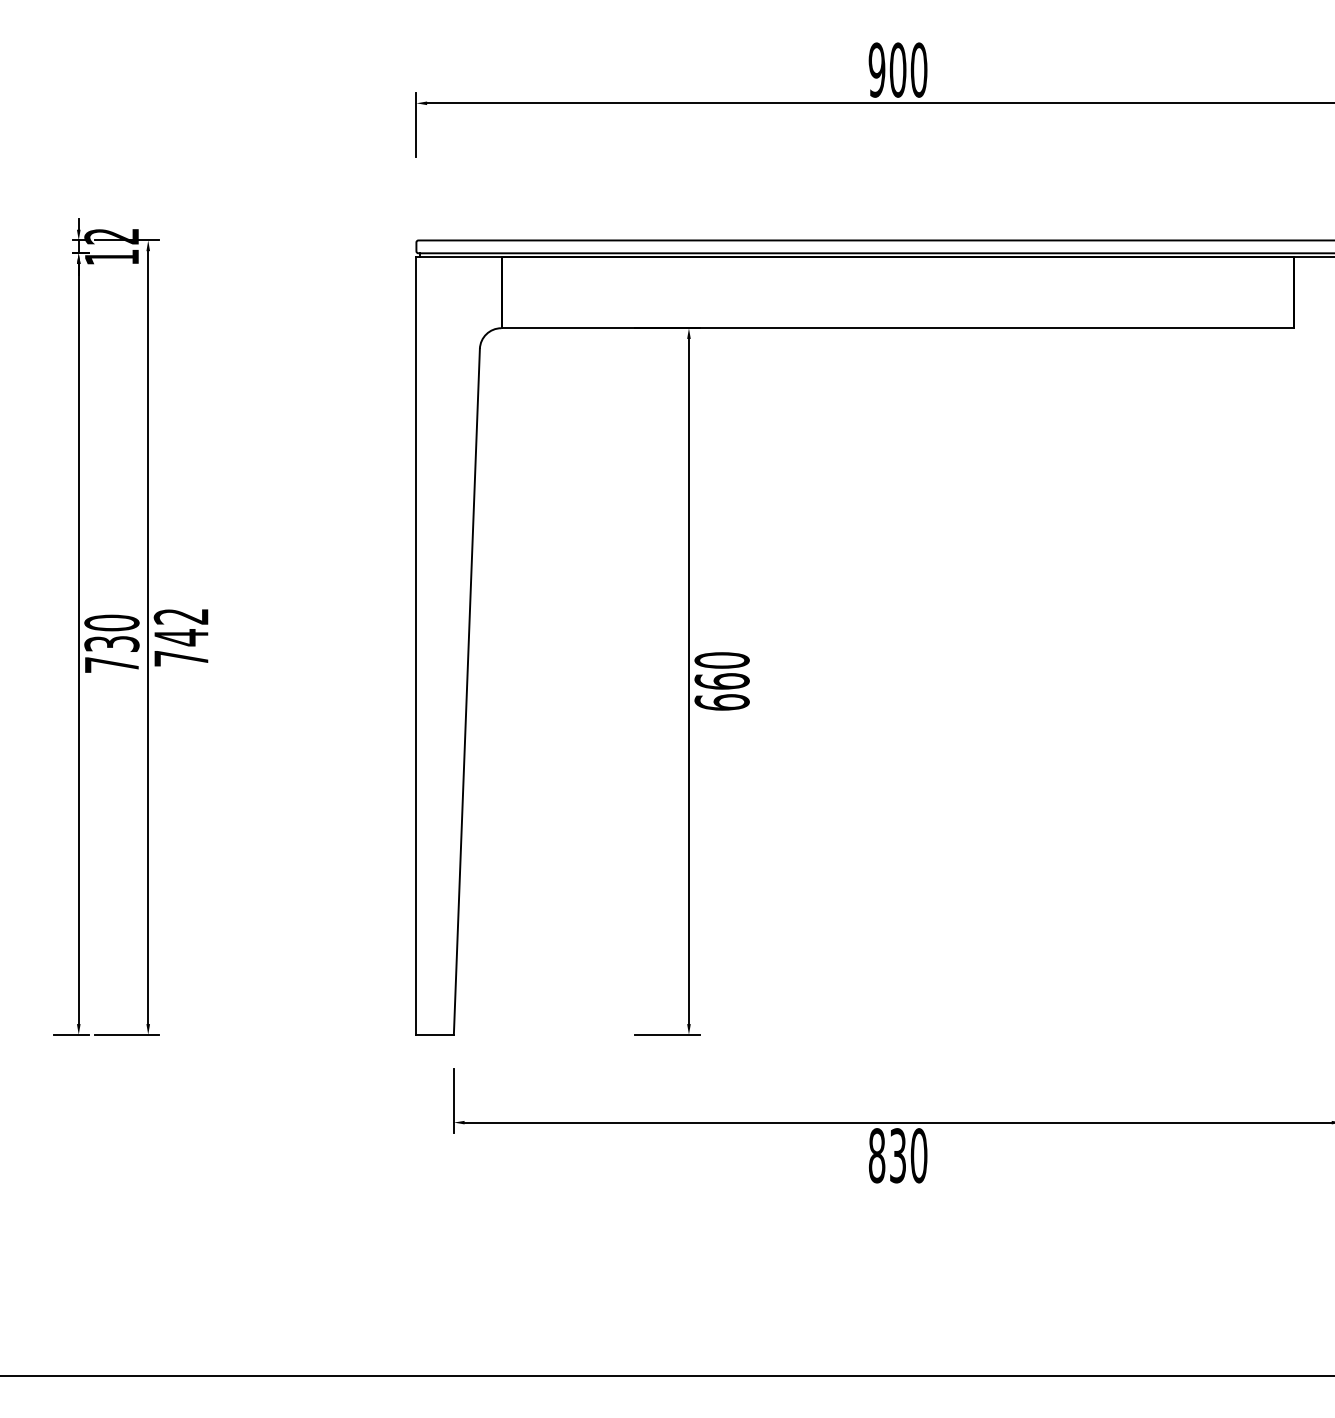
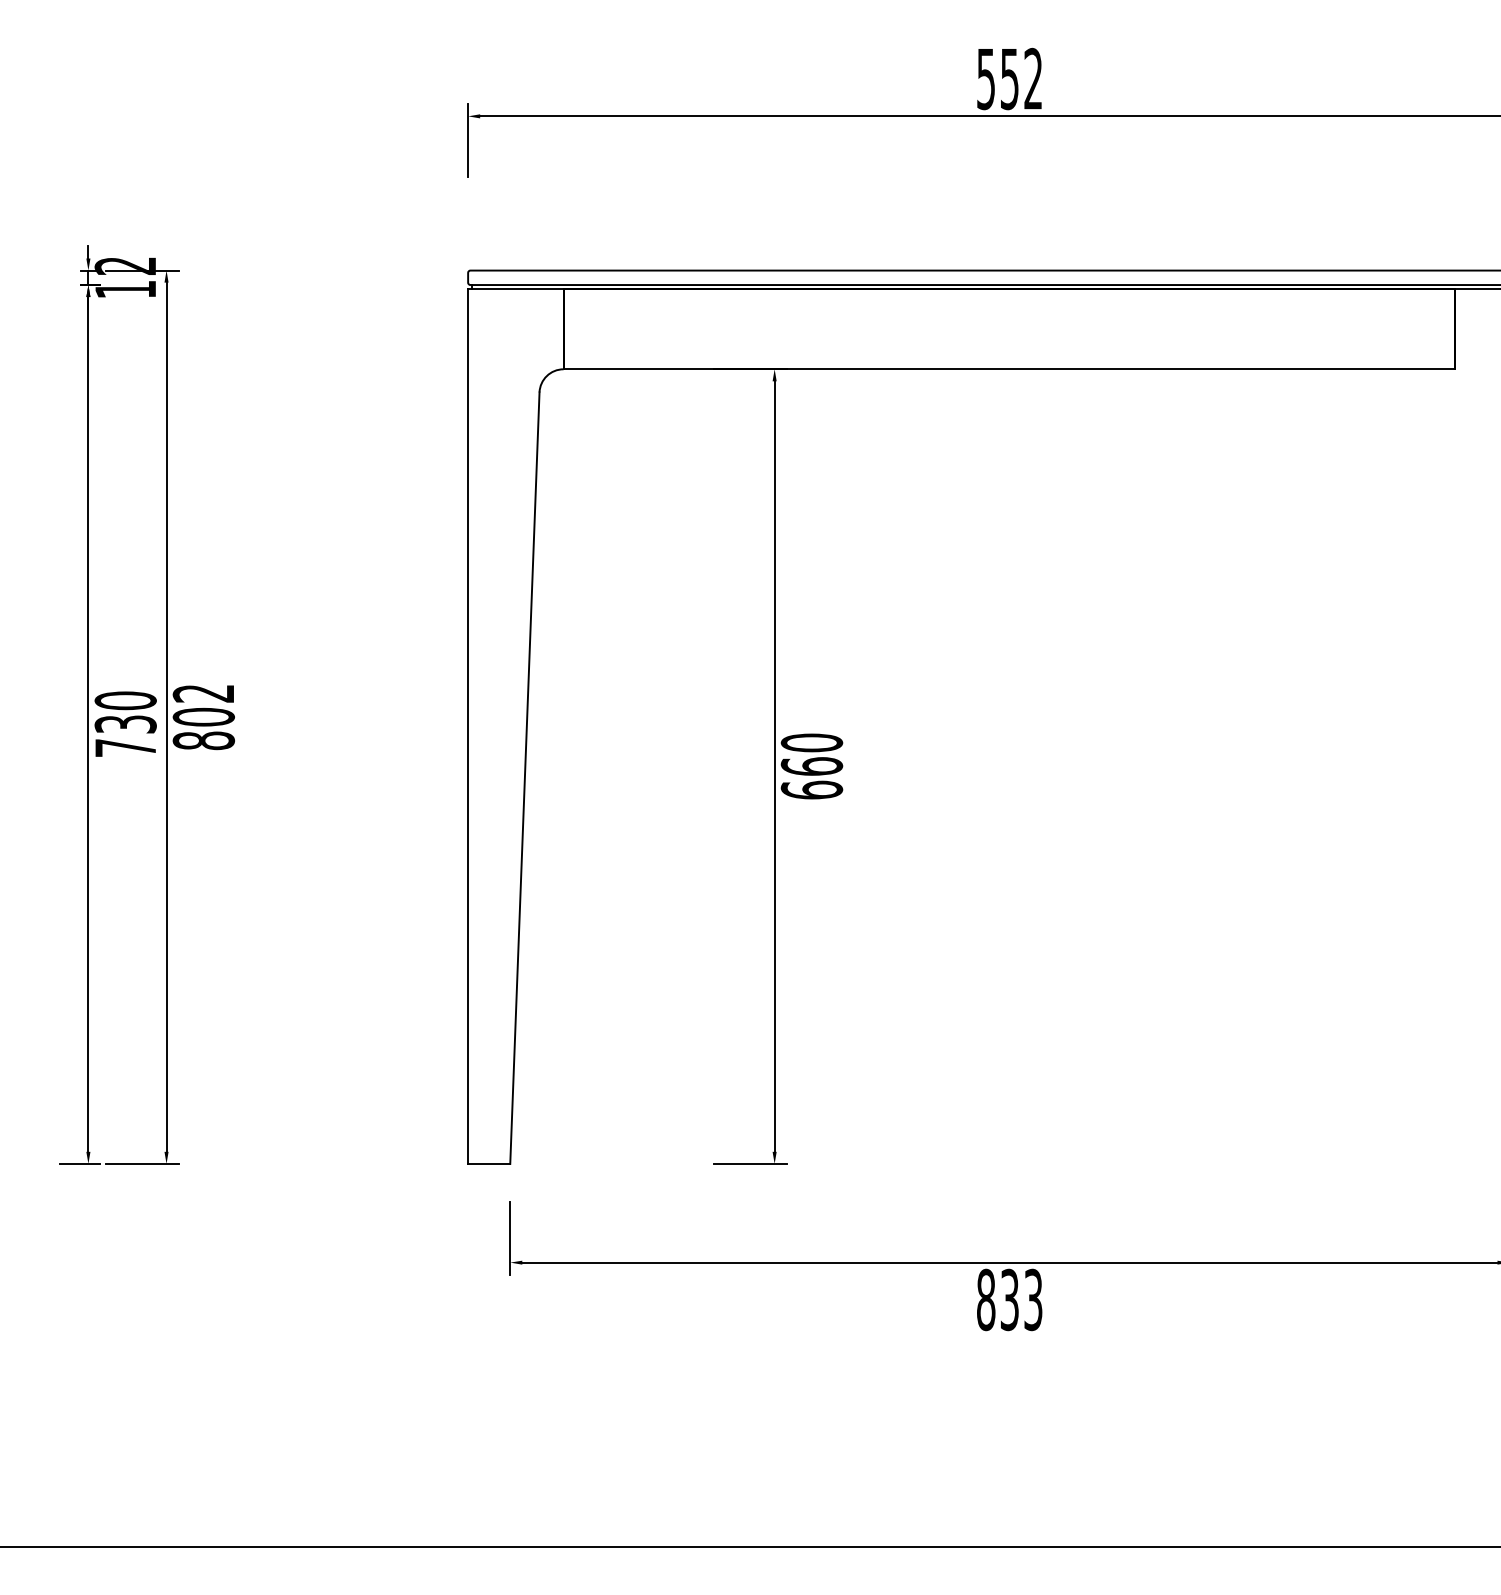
text: (897, 69) -> (1009, 78), 900 -> 552
text: (181, 647) -> (203, 728), 742 -> 802
text: (919, 1155) -> (1033, 1299), 830 -> 833

